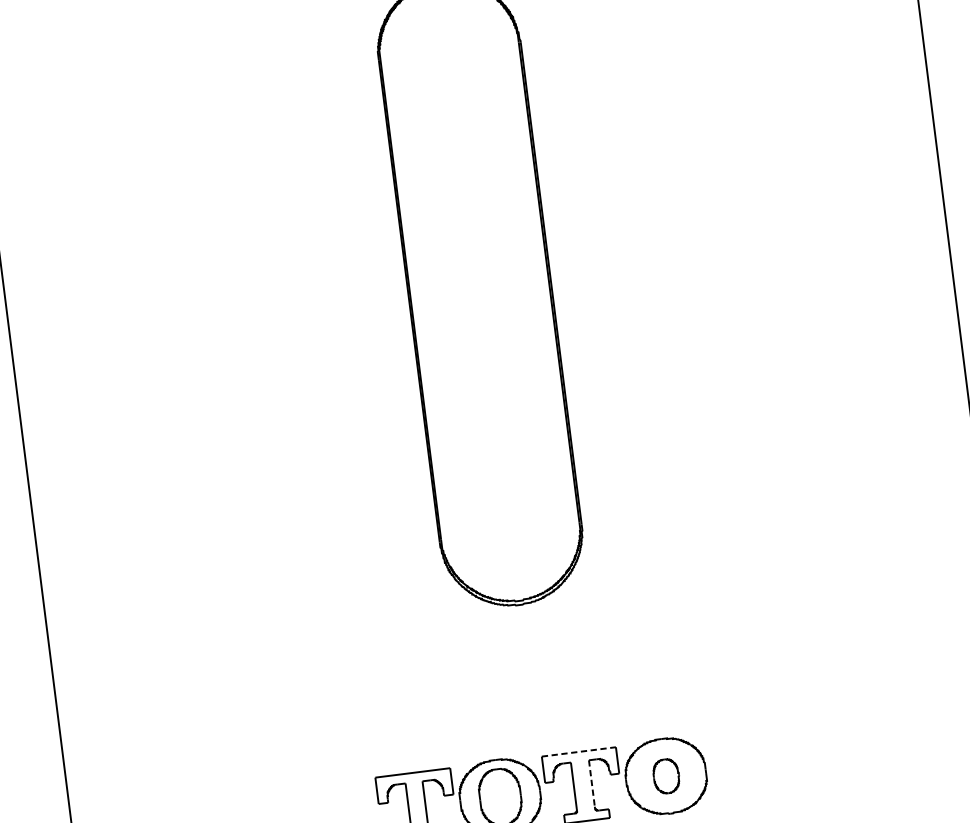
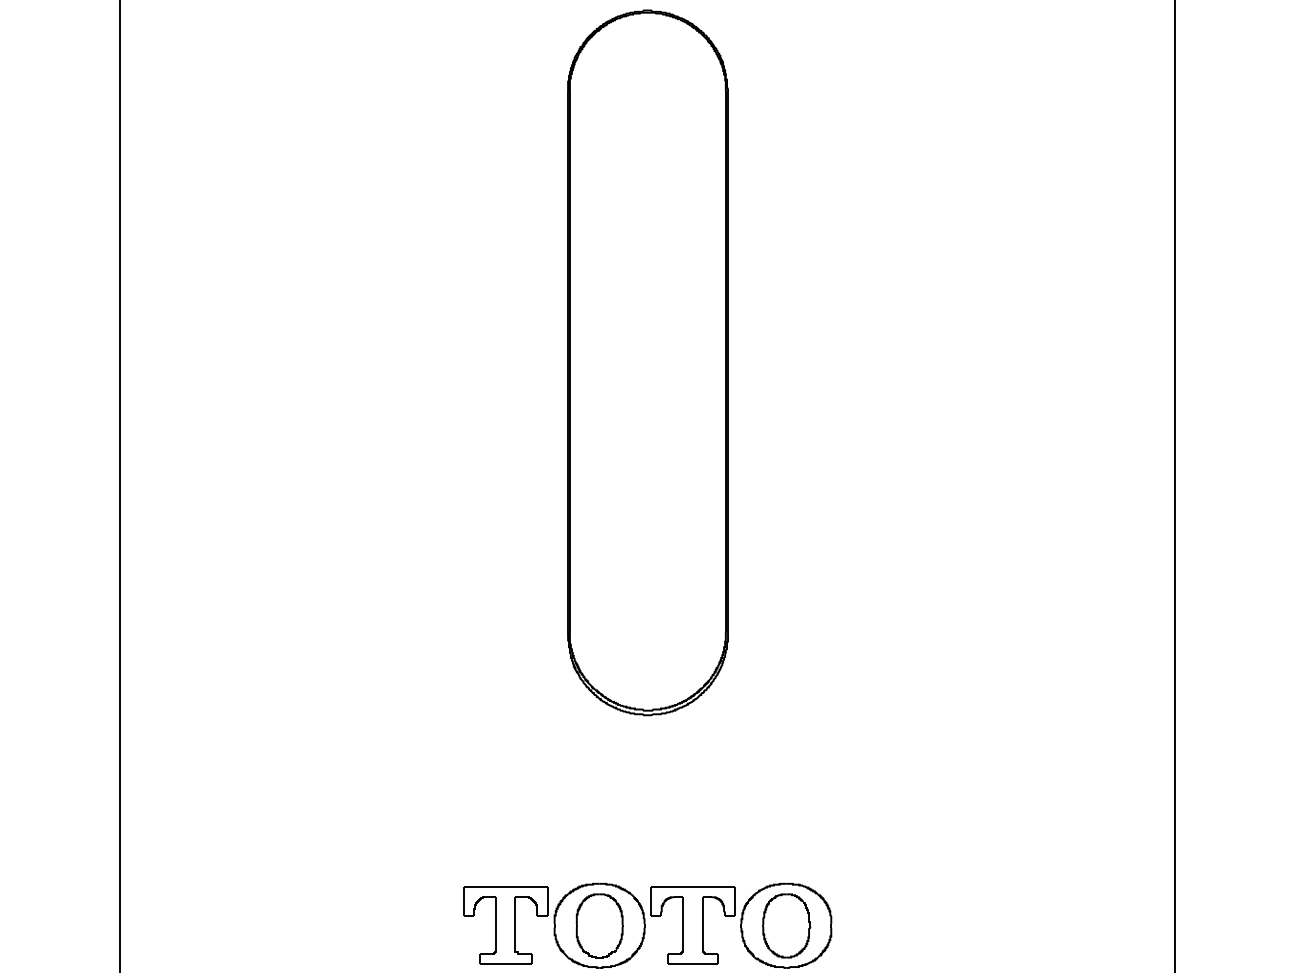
line: (579, 751) -> (693, 886), dashed -> solid
part: (666, 776) -> (786, 925), size x1.67
line: (592, 783) -> (703, 923), dashed -> solid

